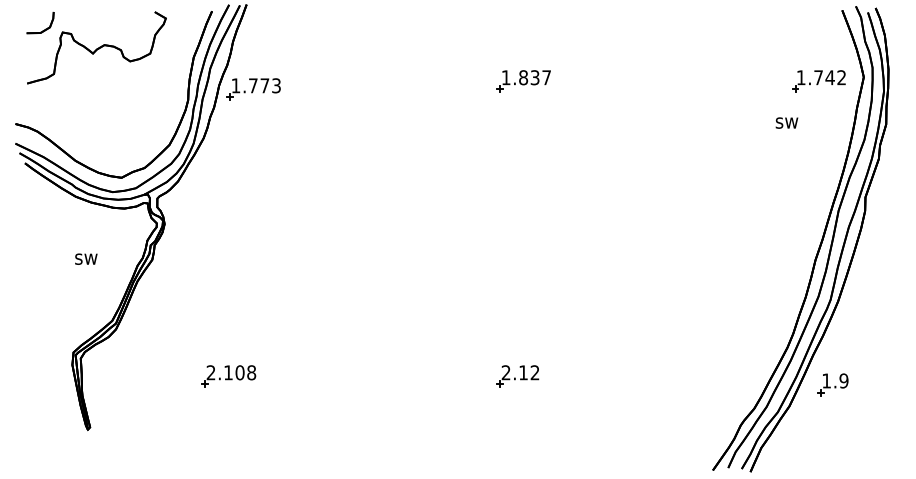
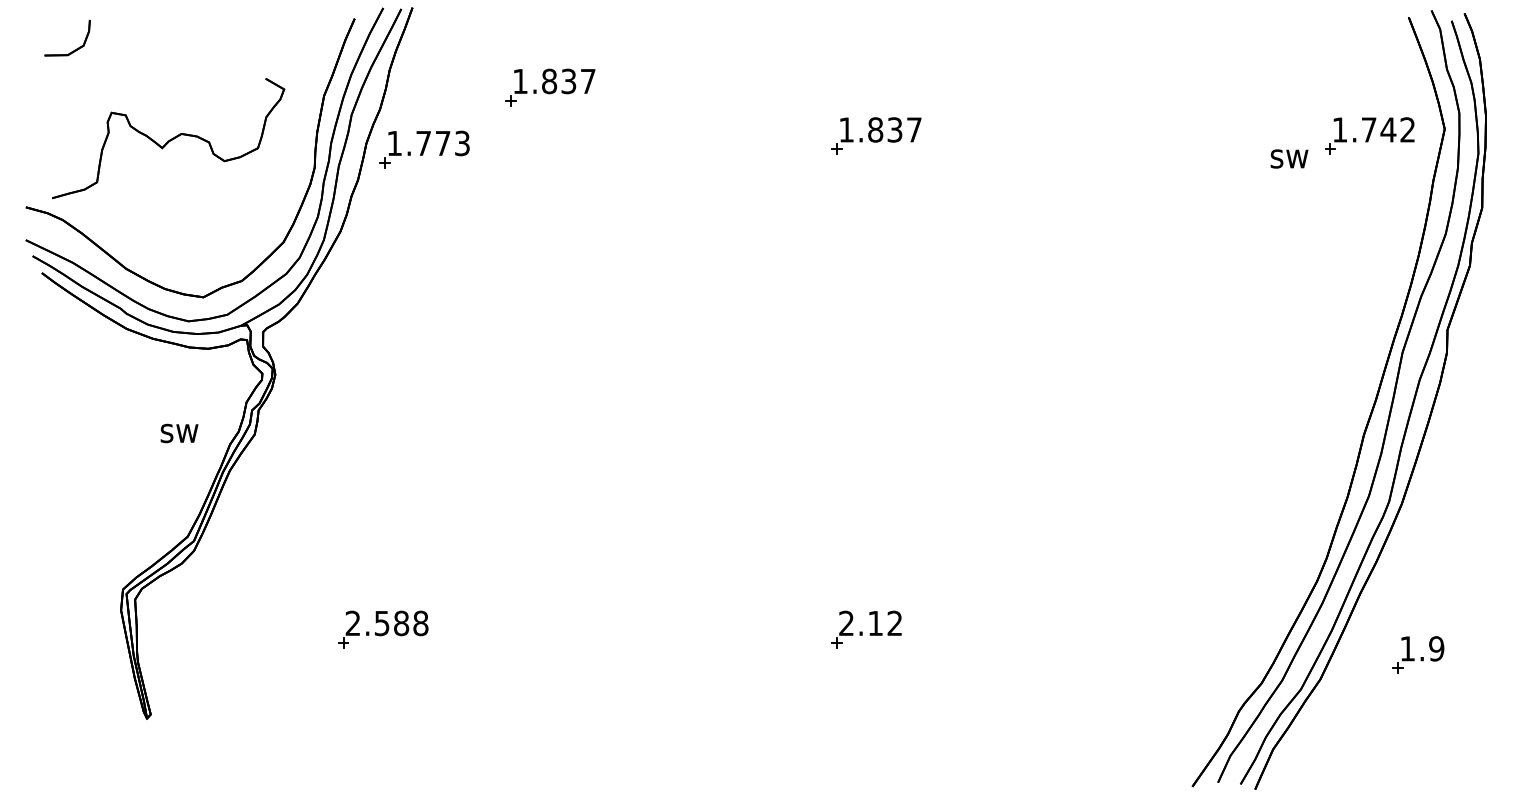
part: (96, 47) -> (168, 137), moved
part: (328, 52) -> (549, 87), added
text: (786, 122) -> (1288, 157), moved
text: (86, 258) -> (179, 432), moved
text: (234, 372) -> (392, 622), 2.108 -> 2.588
part: (832, 384) -> (1417, 654), moved

